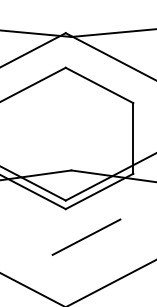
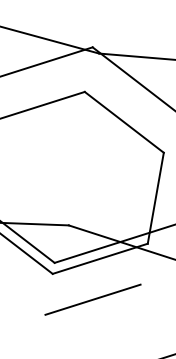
line: (86, 236) -> (93, 298), moved

